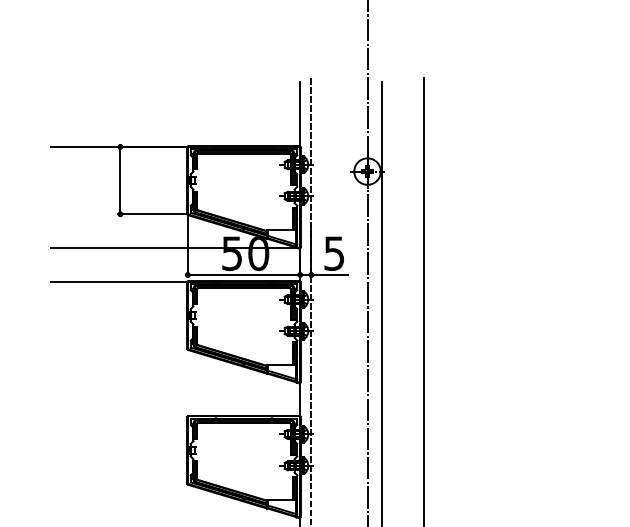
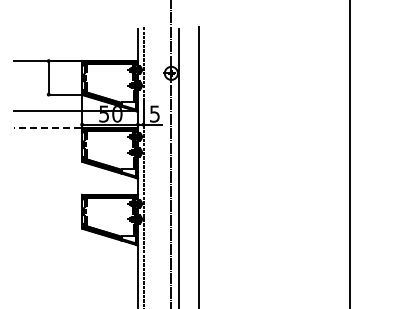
line: (117, 282) -> (47, 128), solid -> dashed

